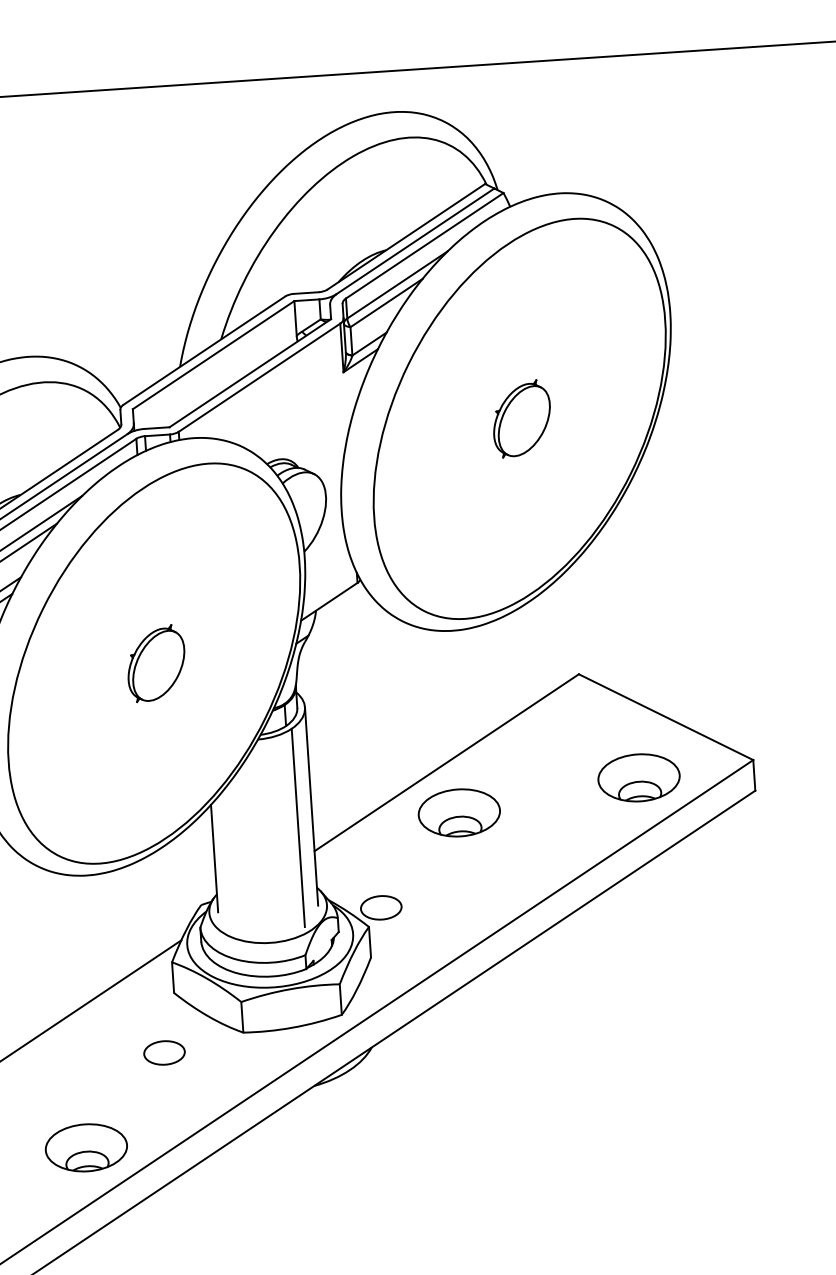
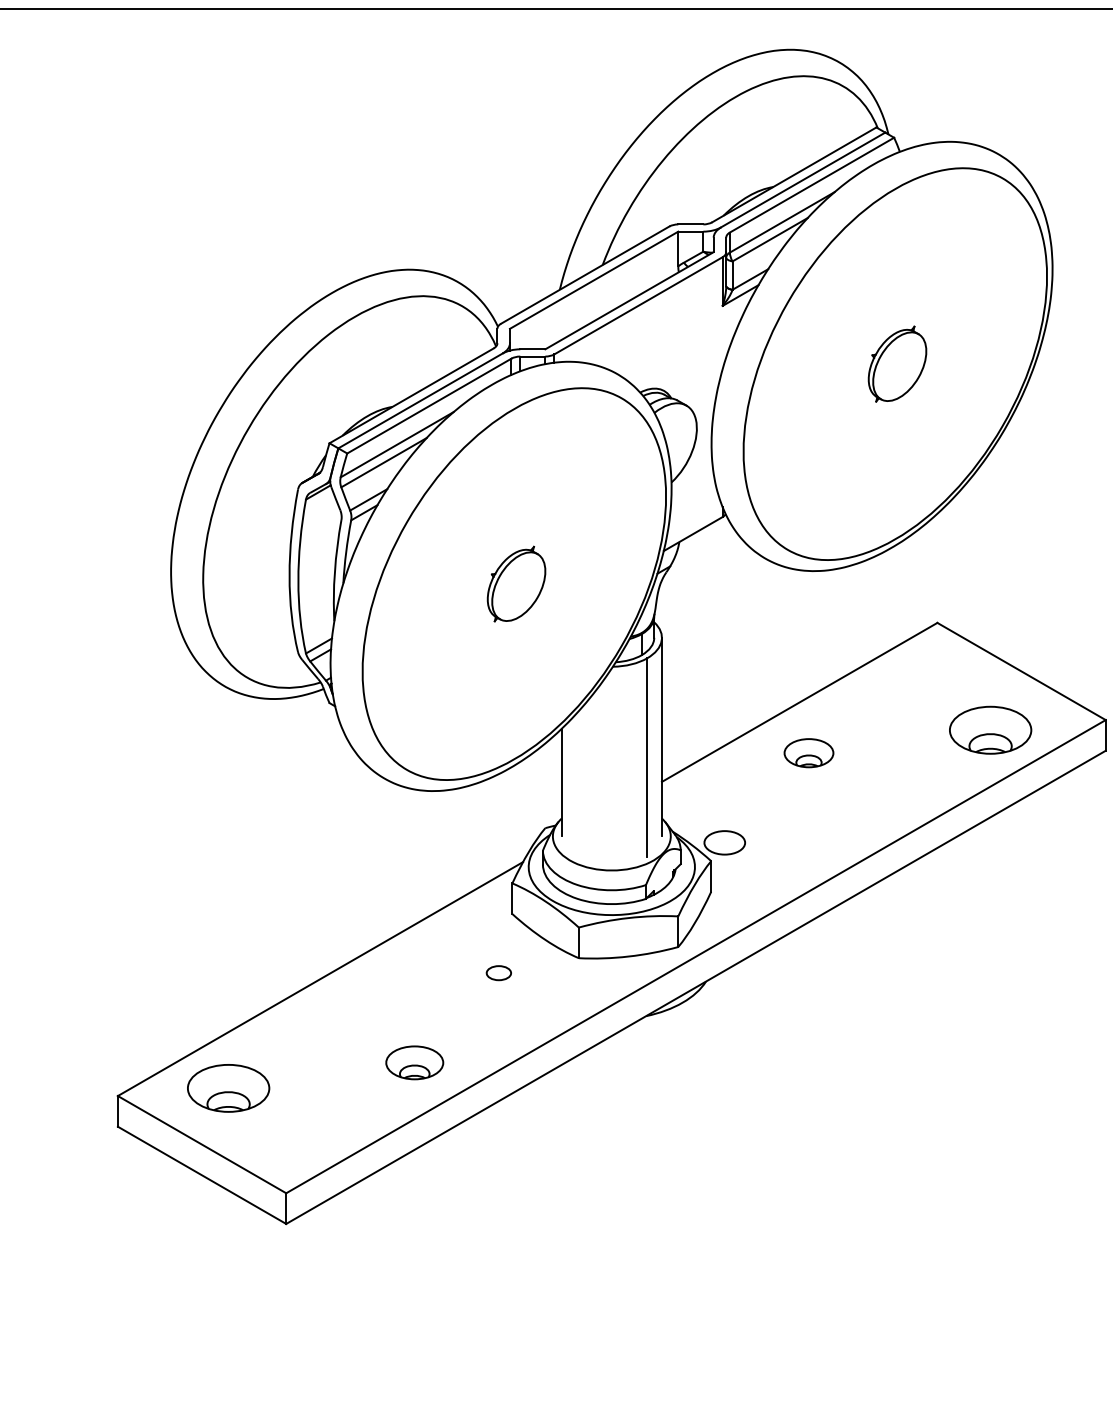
part: (458, 812) -> (808, 752), size x0.6
part: (164, 1052) -> (498, 972), size x0.6
part: (86, 1147) -> (414, 1062), size x0.7

